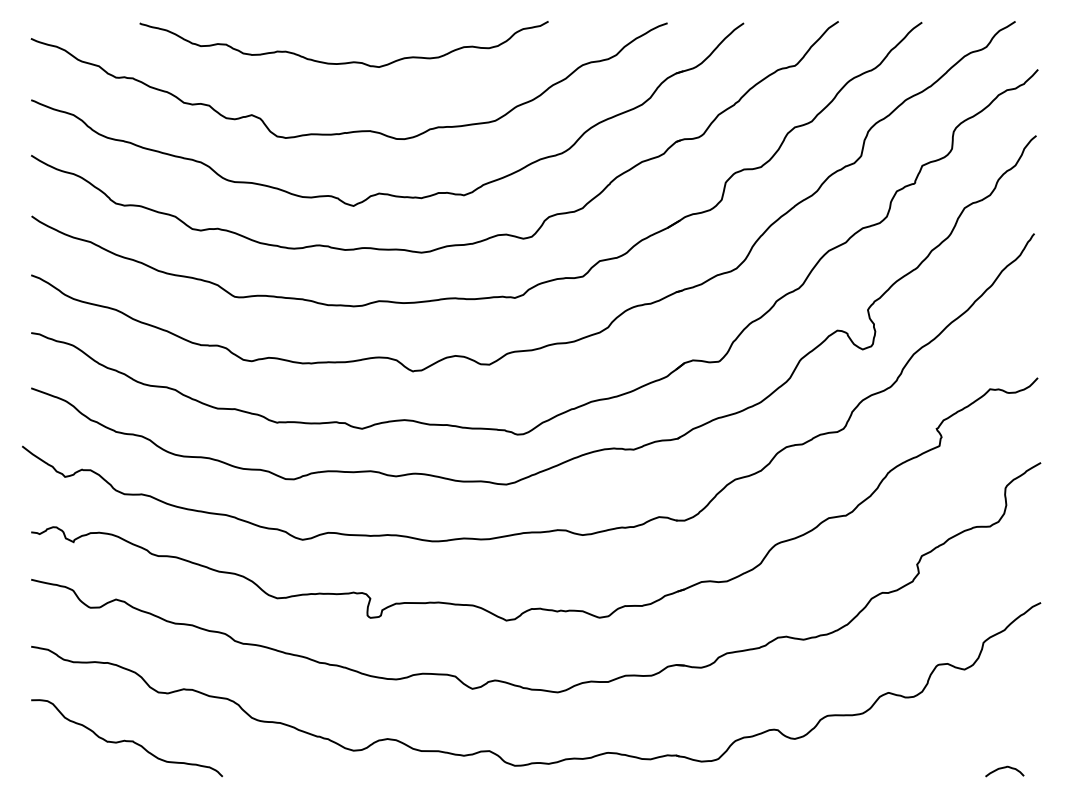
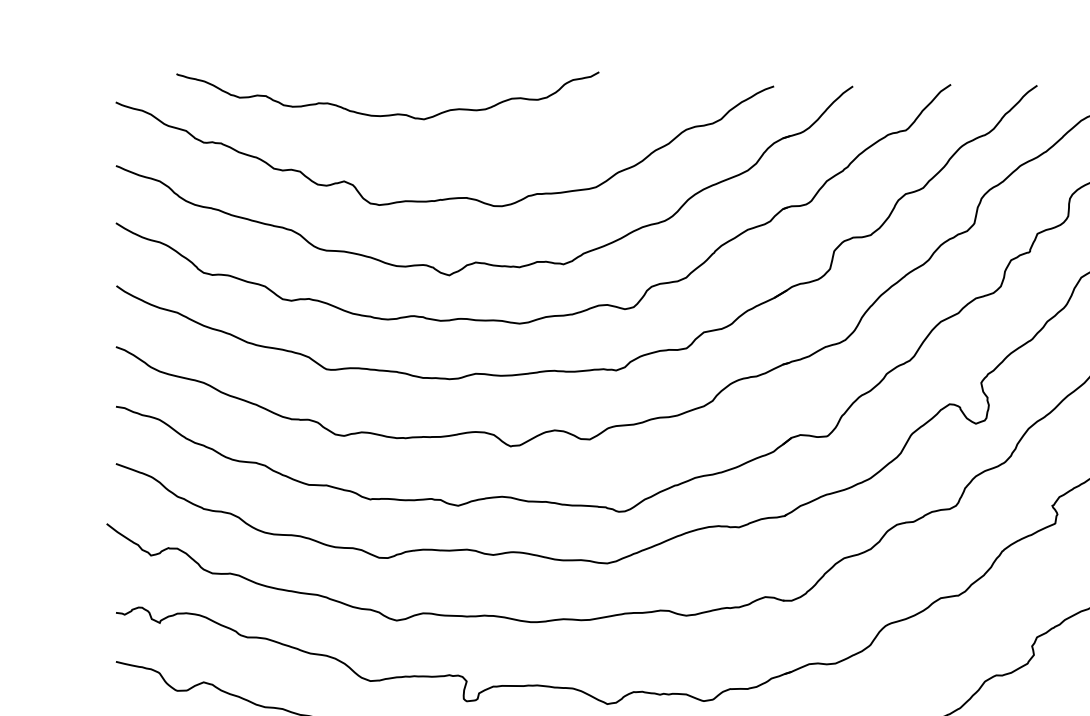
curve: (343, 62) -> (387, 114), moved

